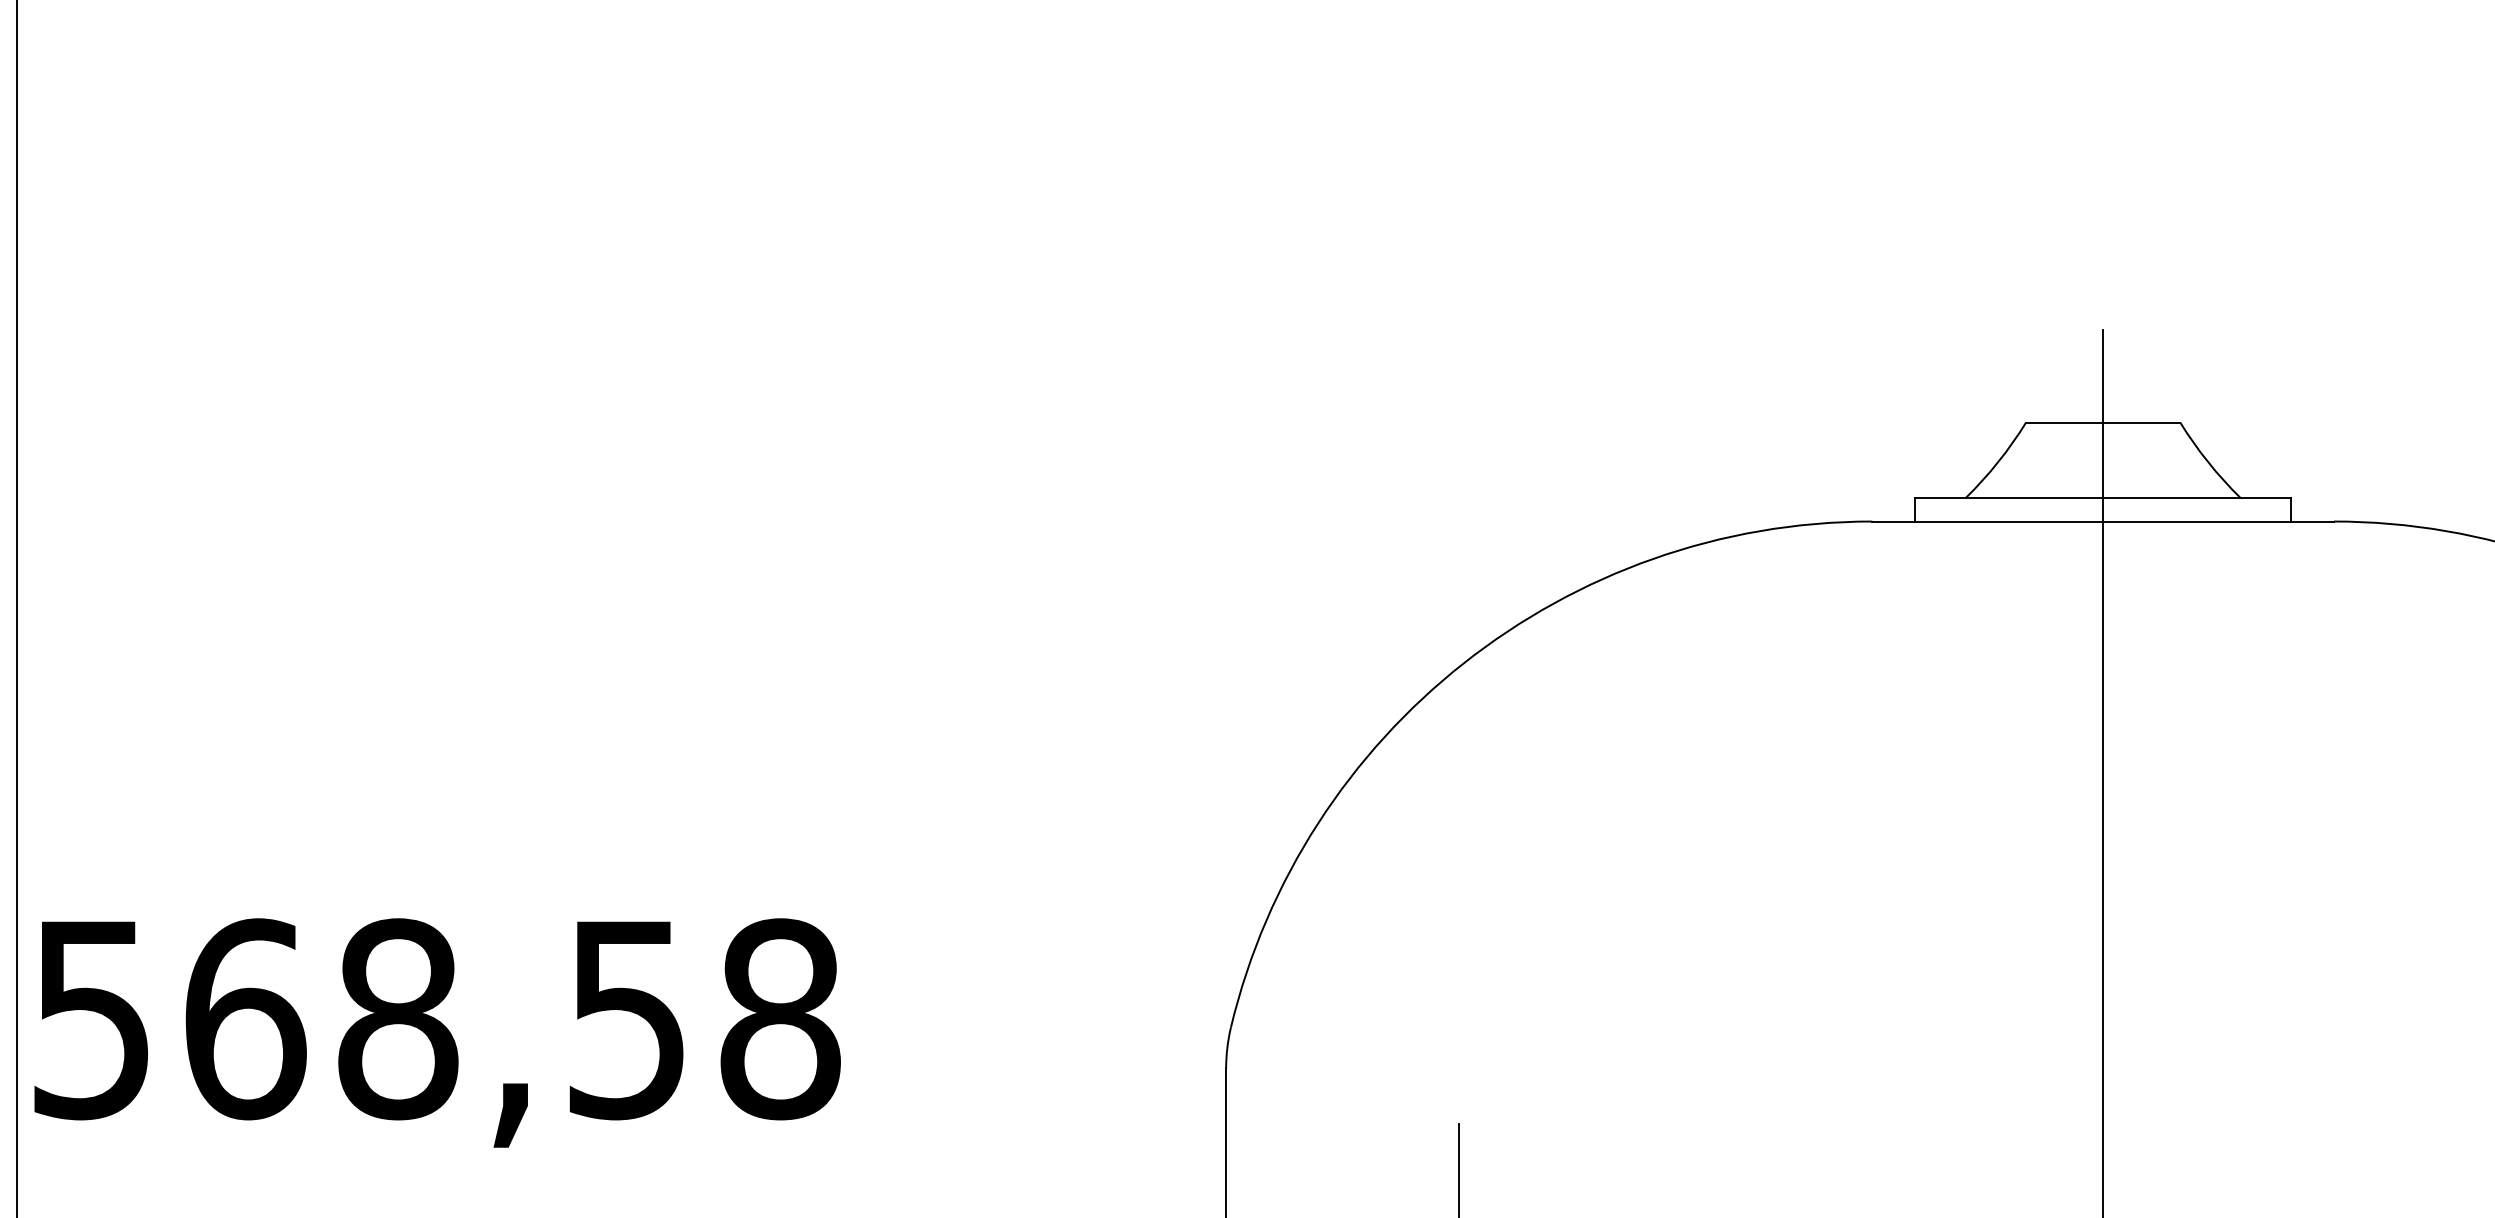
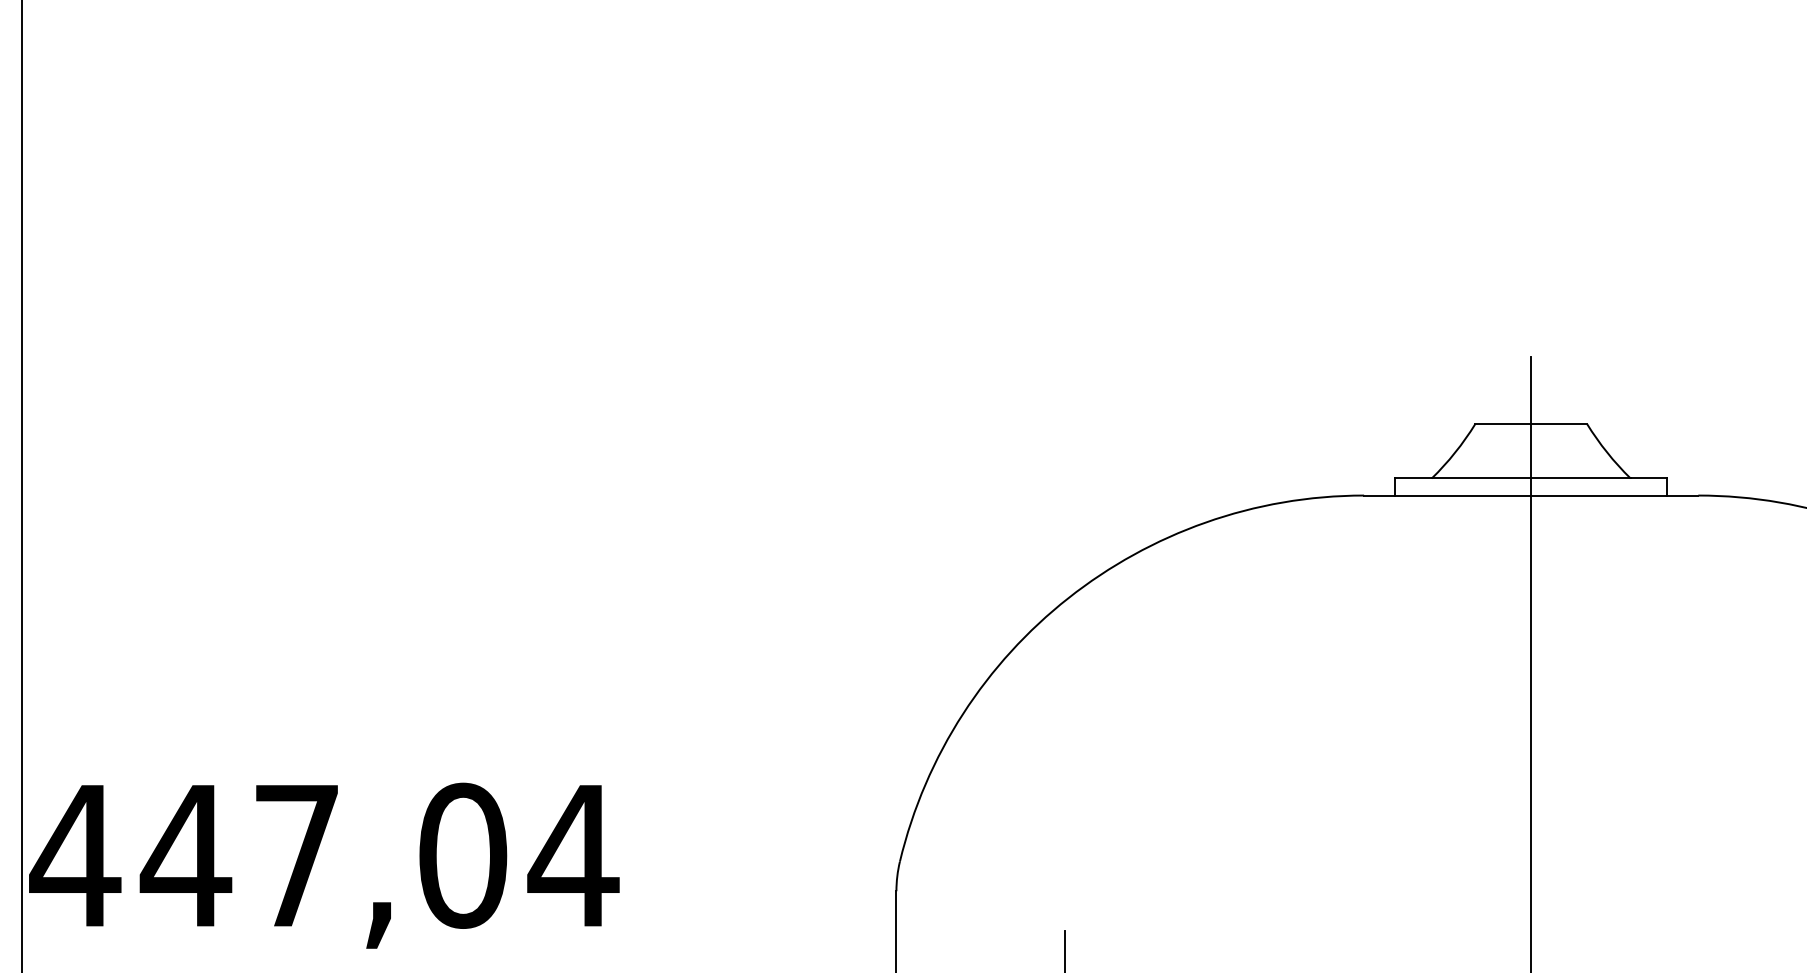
text: (435, 1018) -> (324, 855), 568,58 -> 447,04

